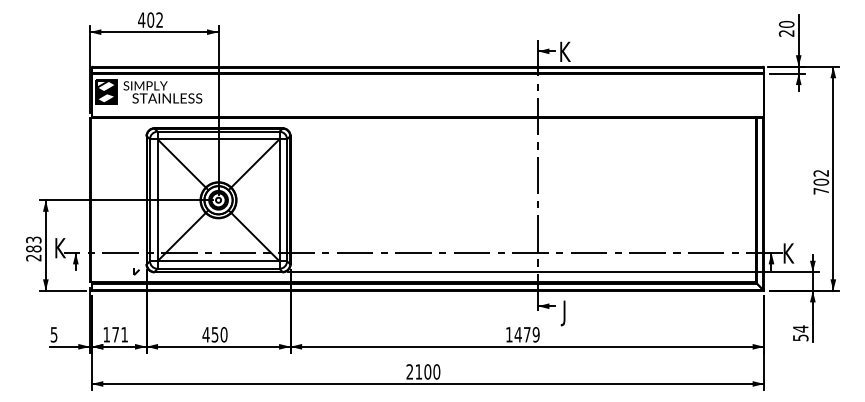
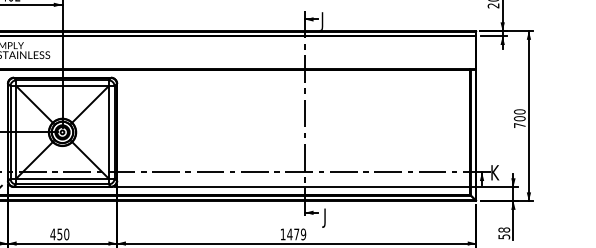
text: (563, 53) -> (324, 21), K -> J
text: (821, 172) -> (519, 111), 702 -> 700
text: (800, 328) -> (504, 229), 54 -> 58

